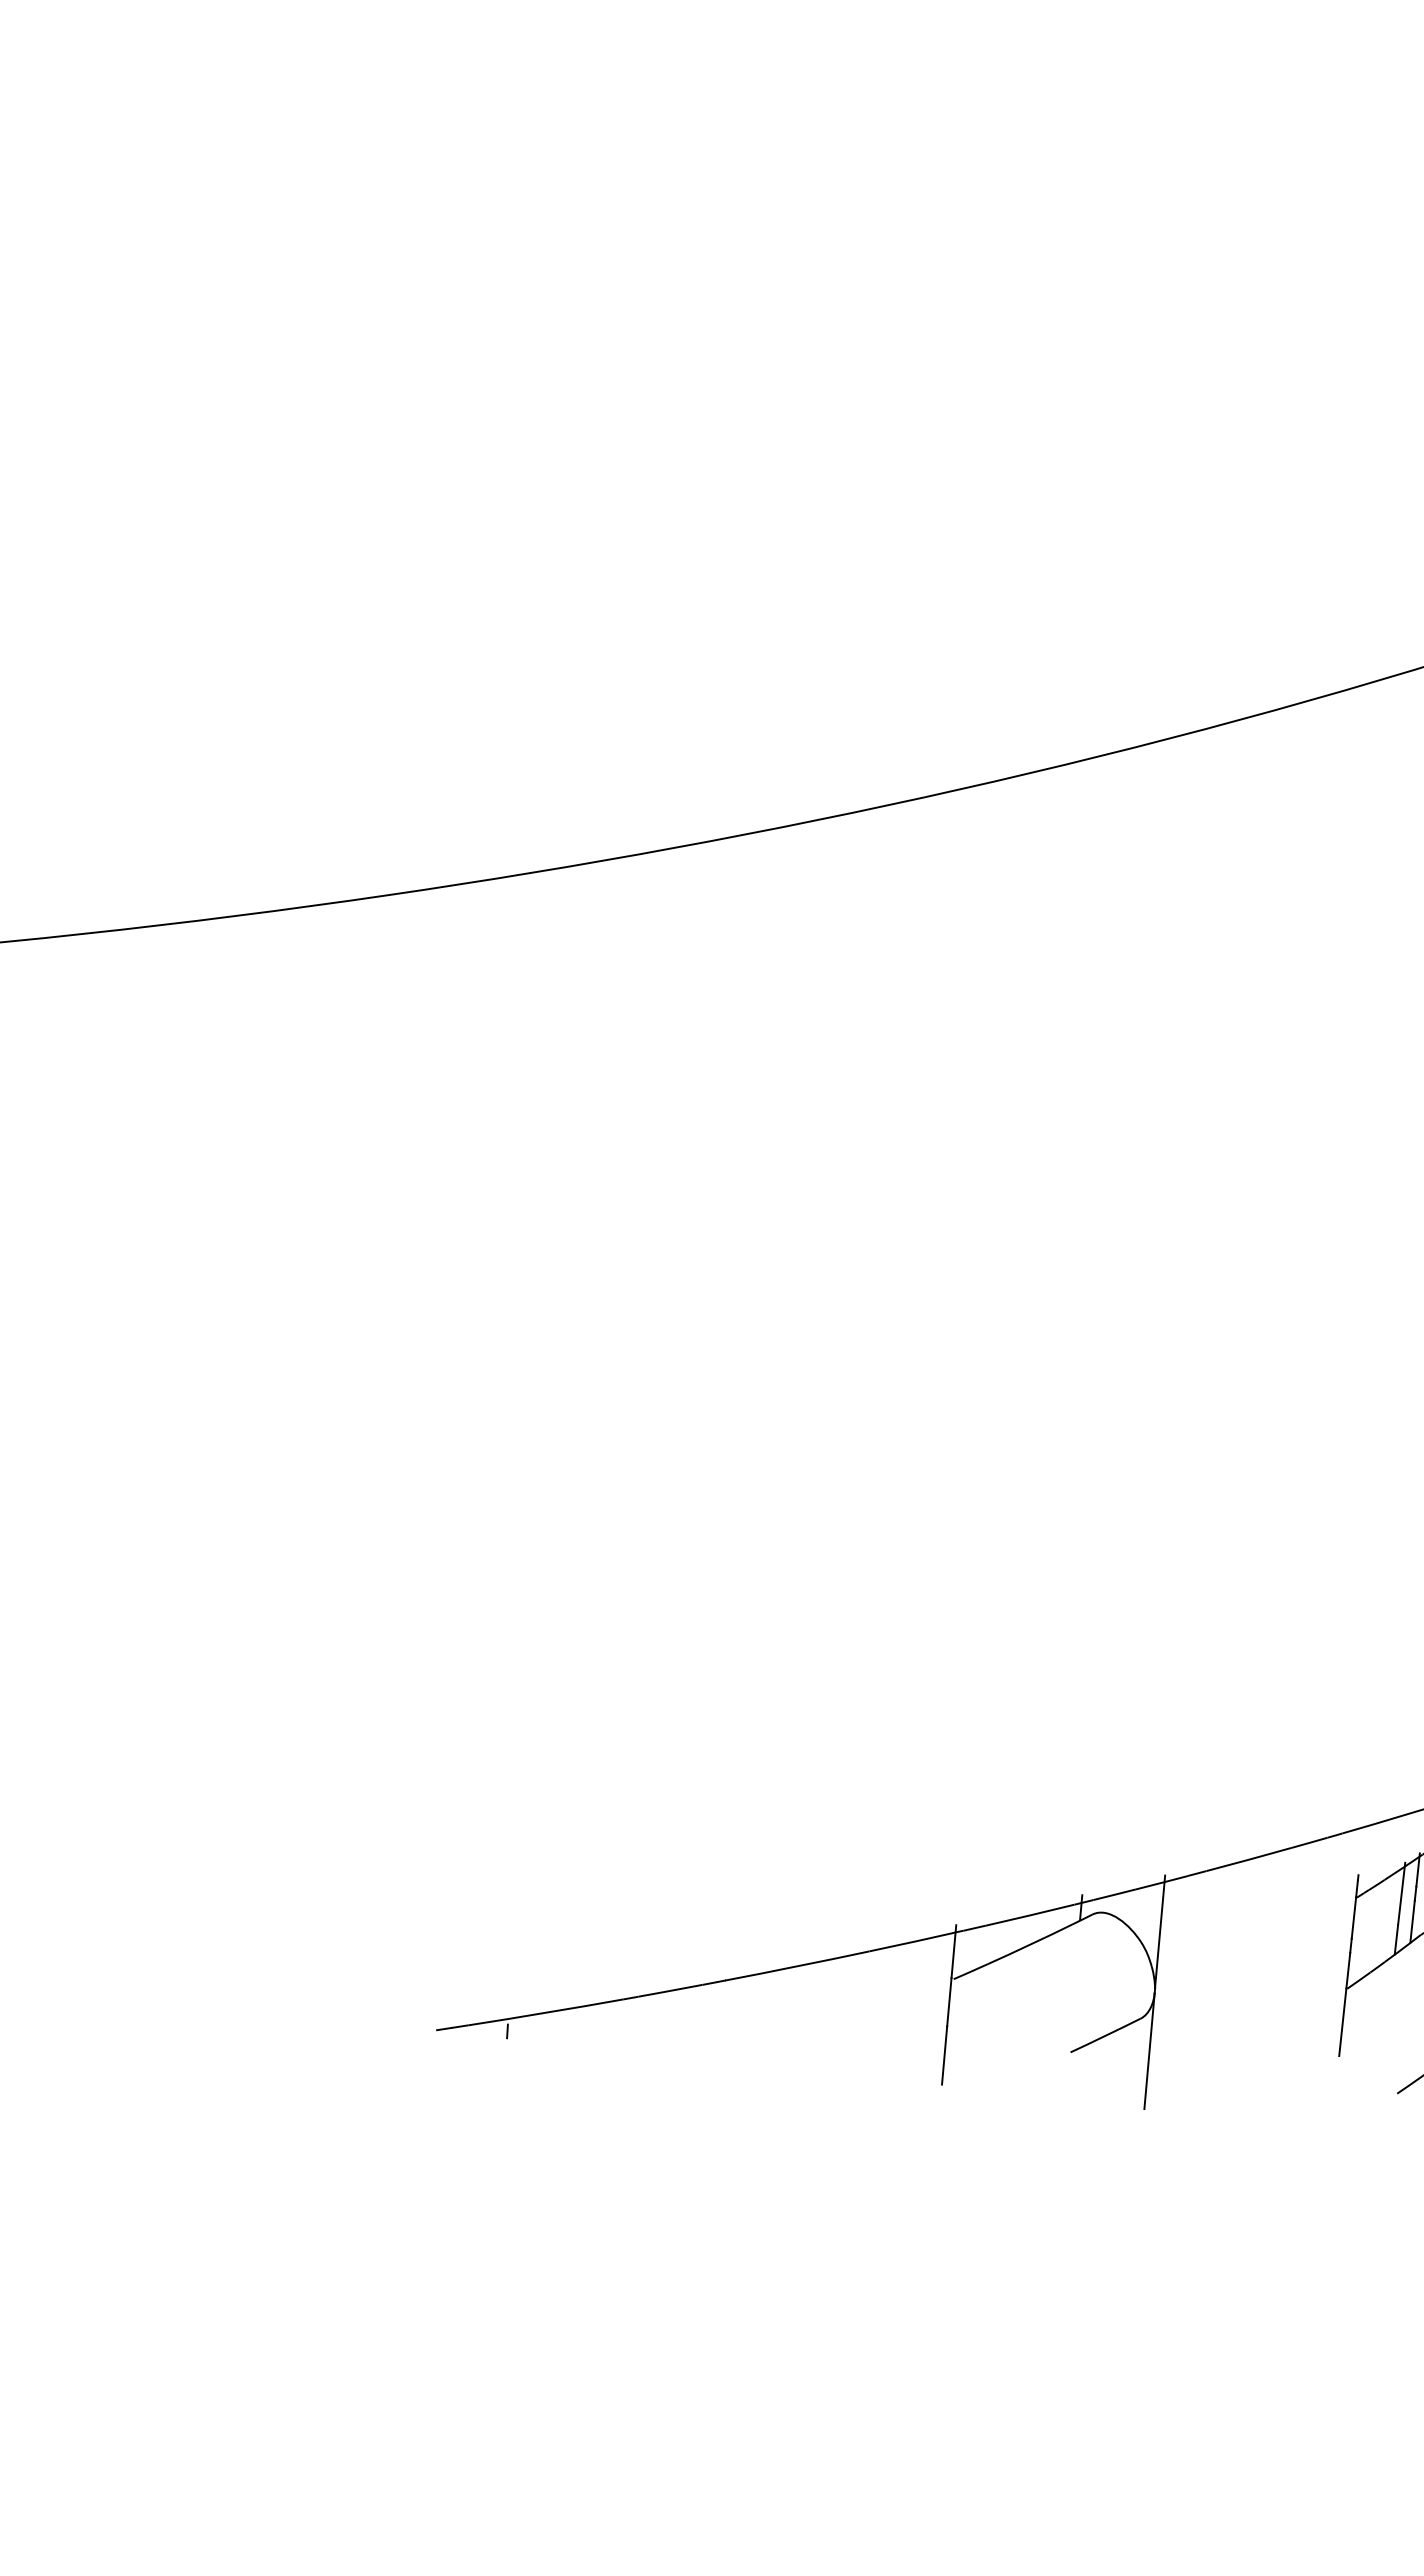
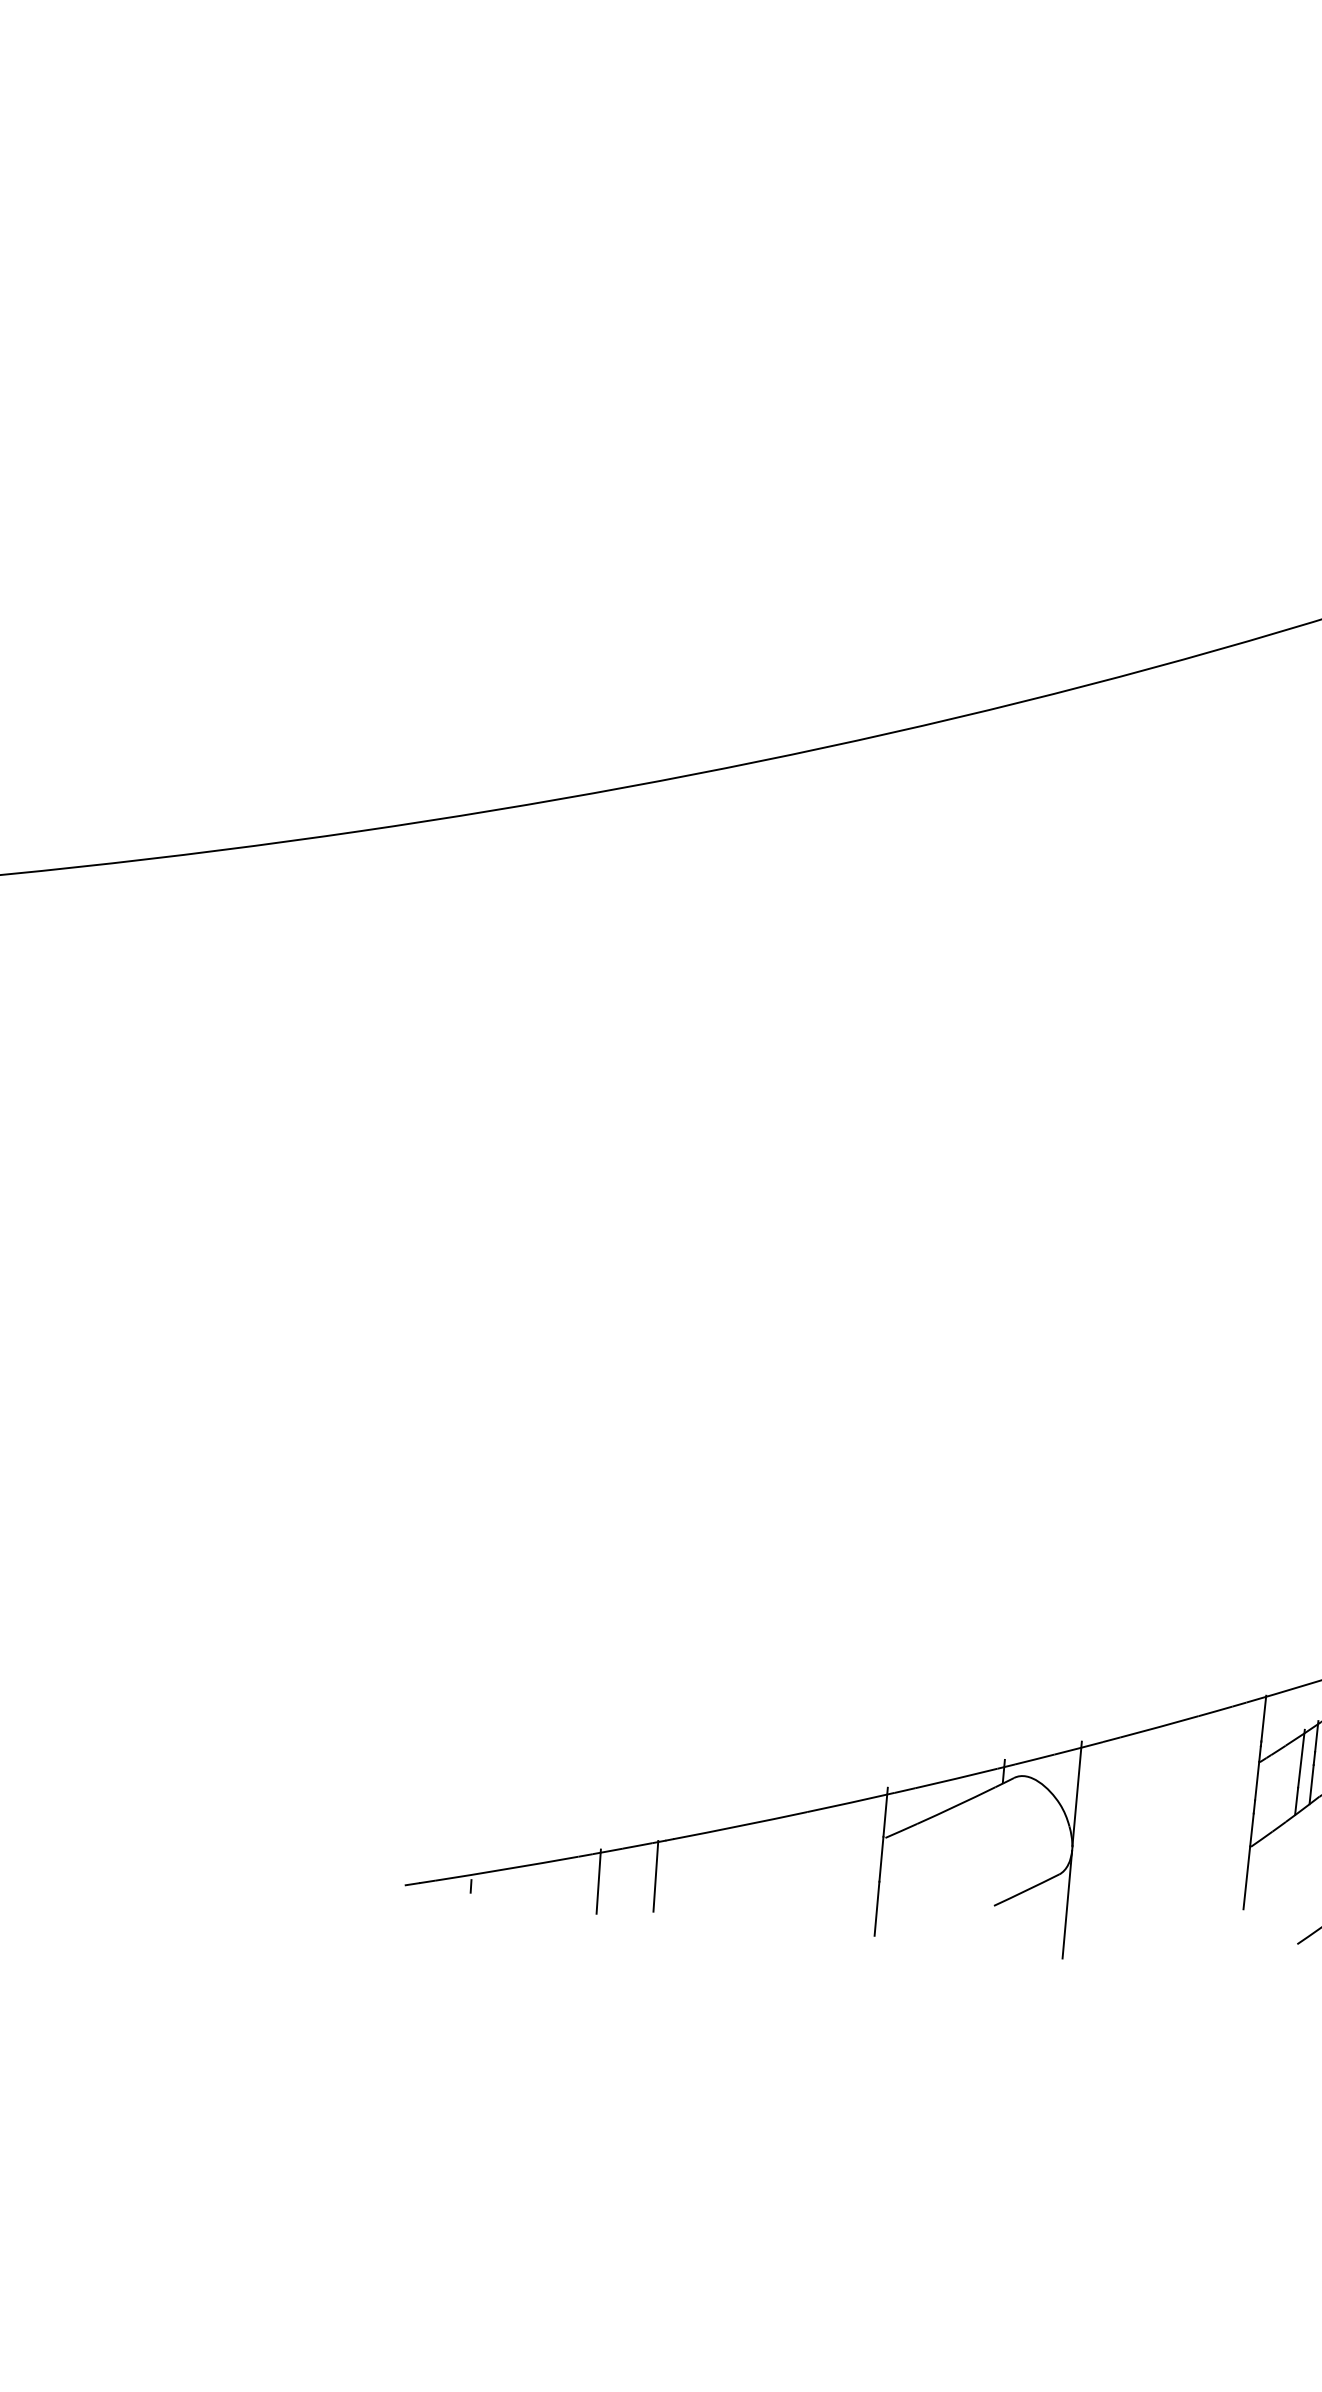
line: (1360, 1850) -> (1263, 1718), added
line: (706, 2020) -> (655, 1876), added
line: (644, 2025) -> (598, 1880), added

